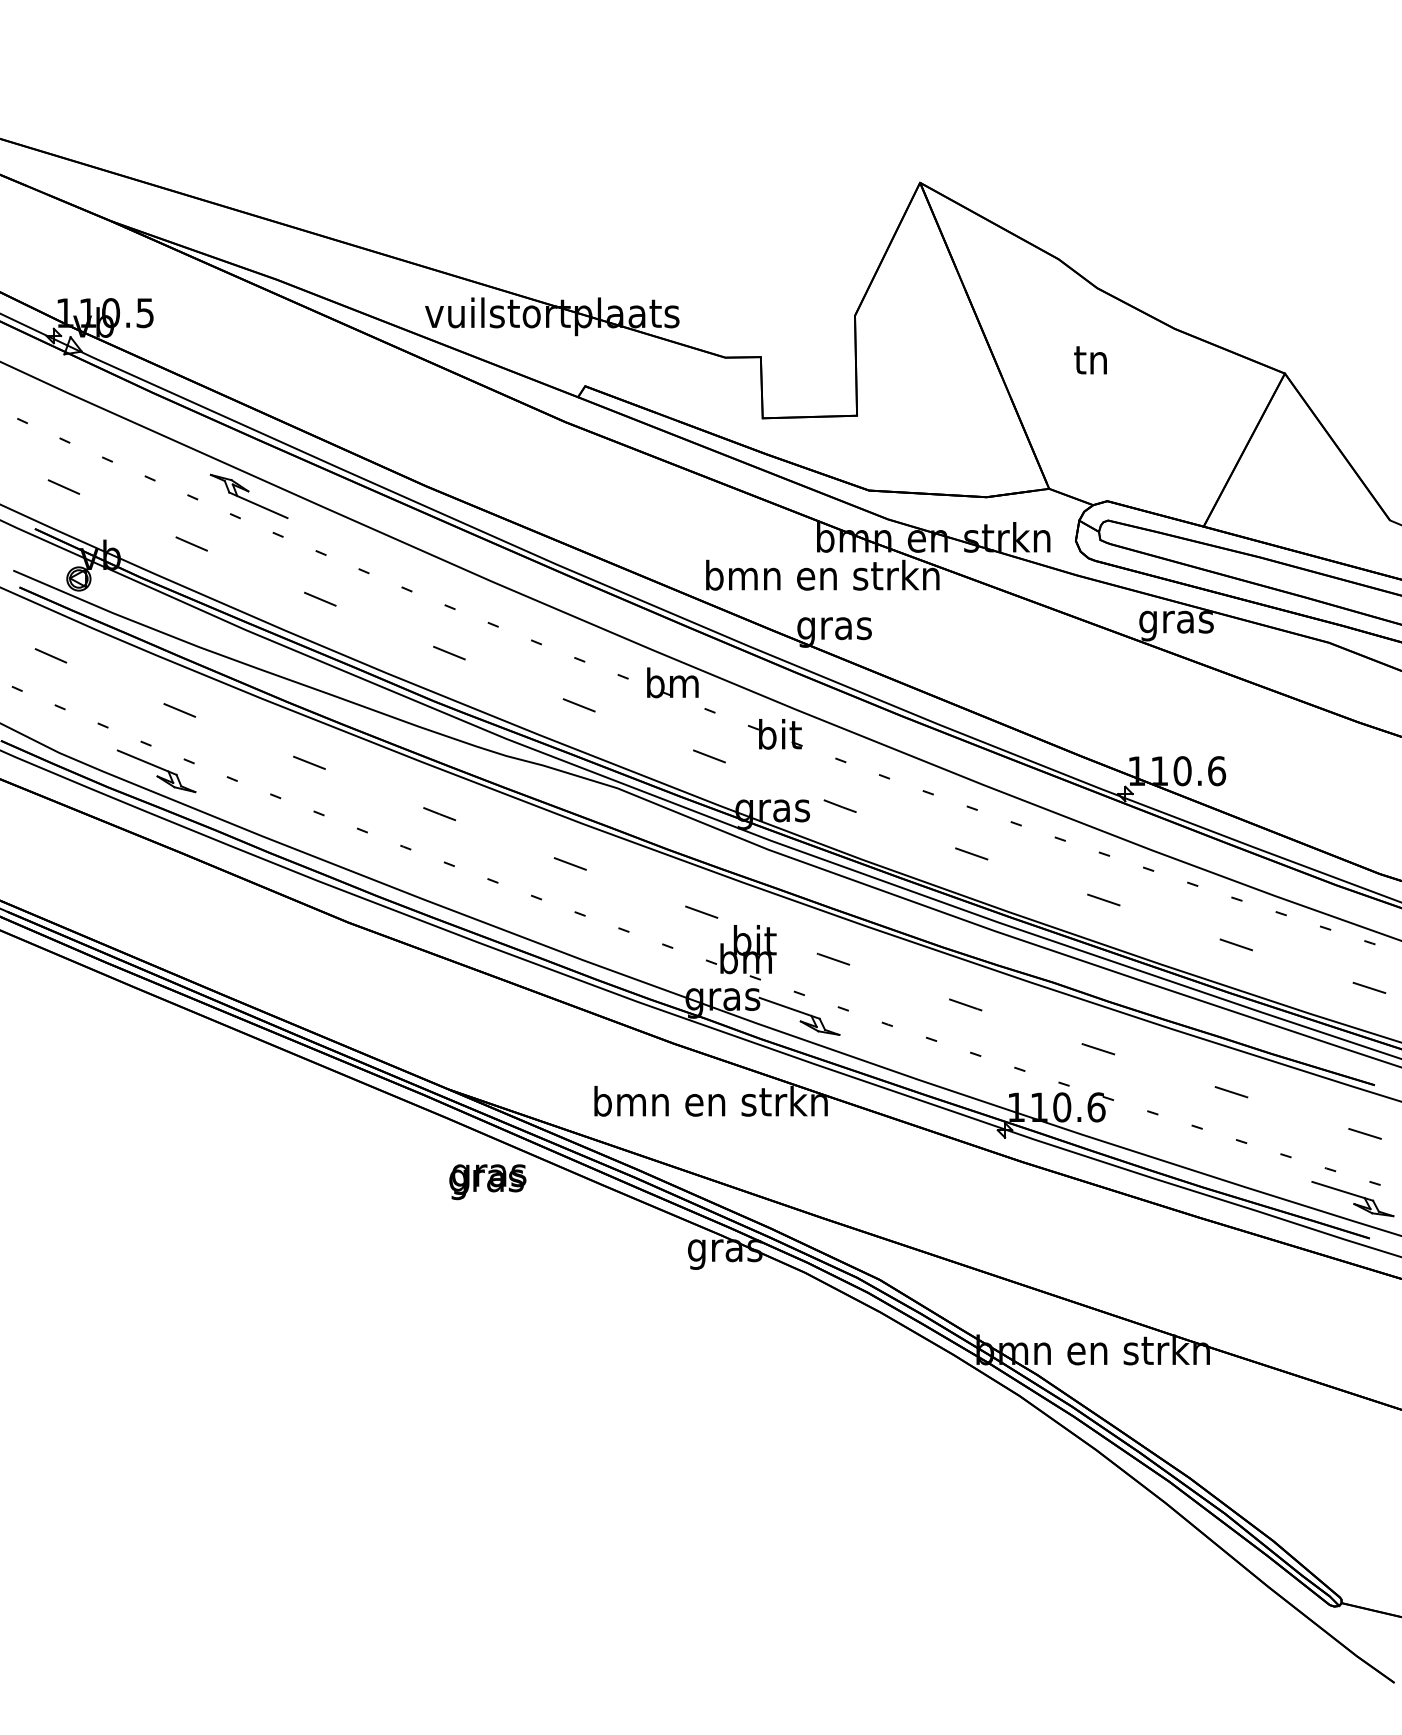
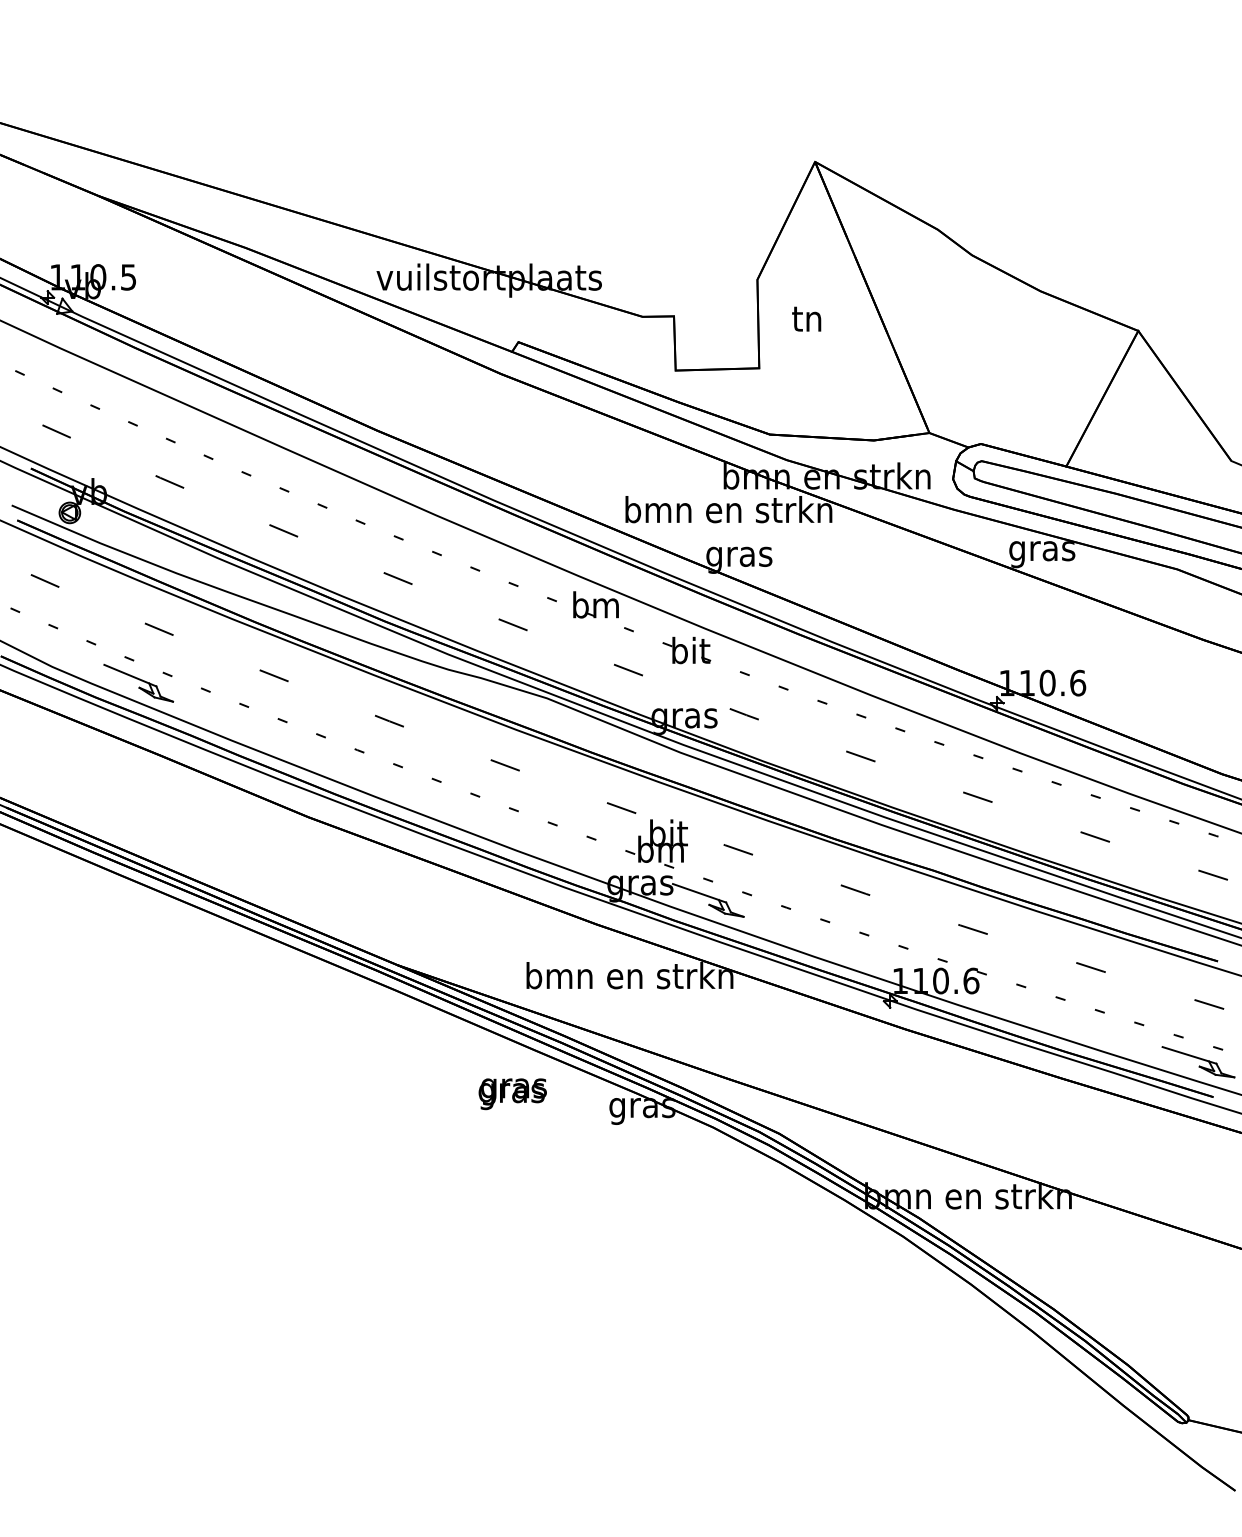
text: (1090, 360) -> (806, 319), moved
part: (248, 496) -> (220, 439), removed
text: (487, 1182) -> (512, 1094), moved

